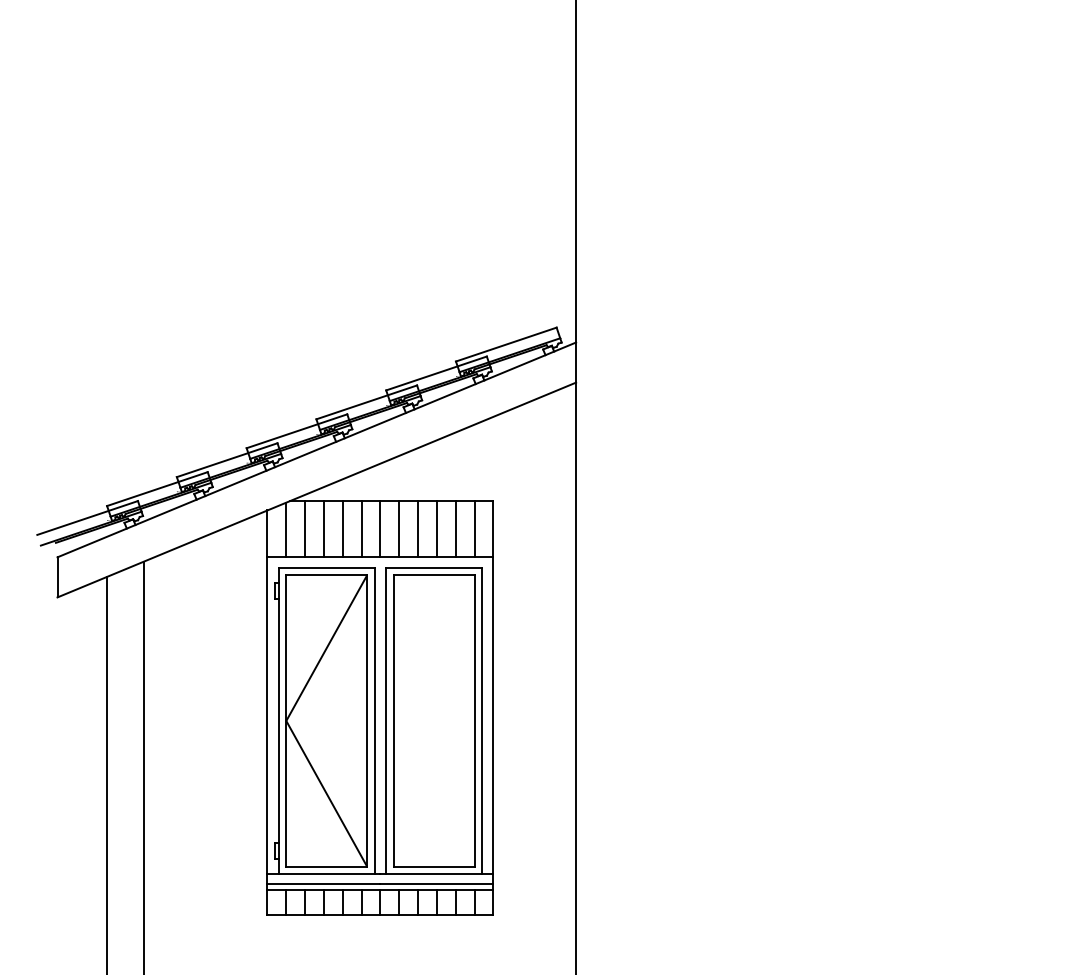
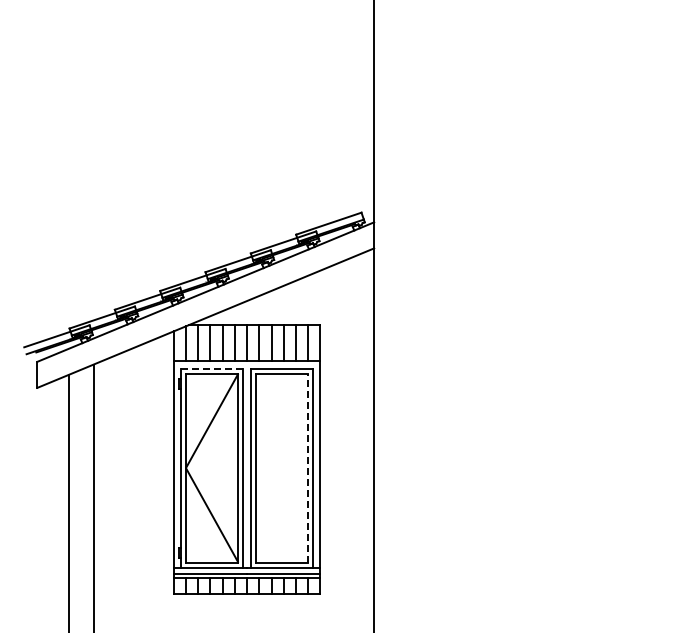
line: (327, 567) -> (212, 368), solid -> dashed
line: (474, 721) -> (308, 468), solid -> dashed

